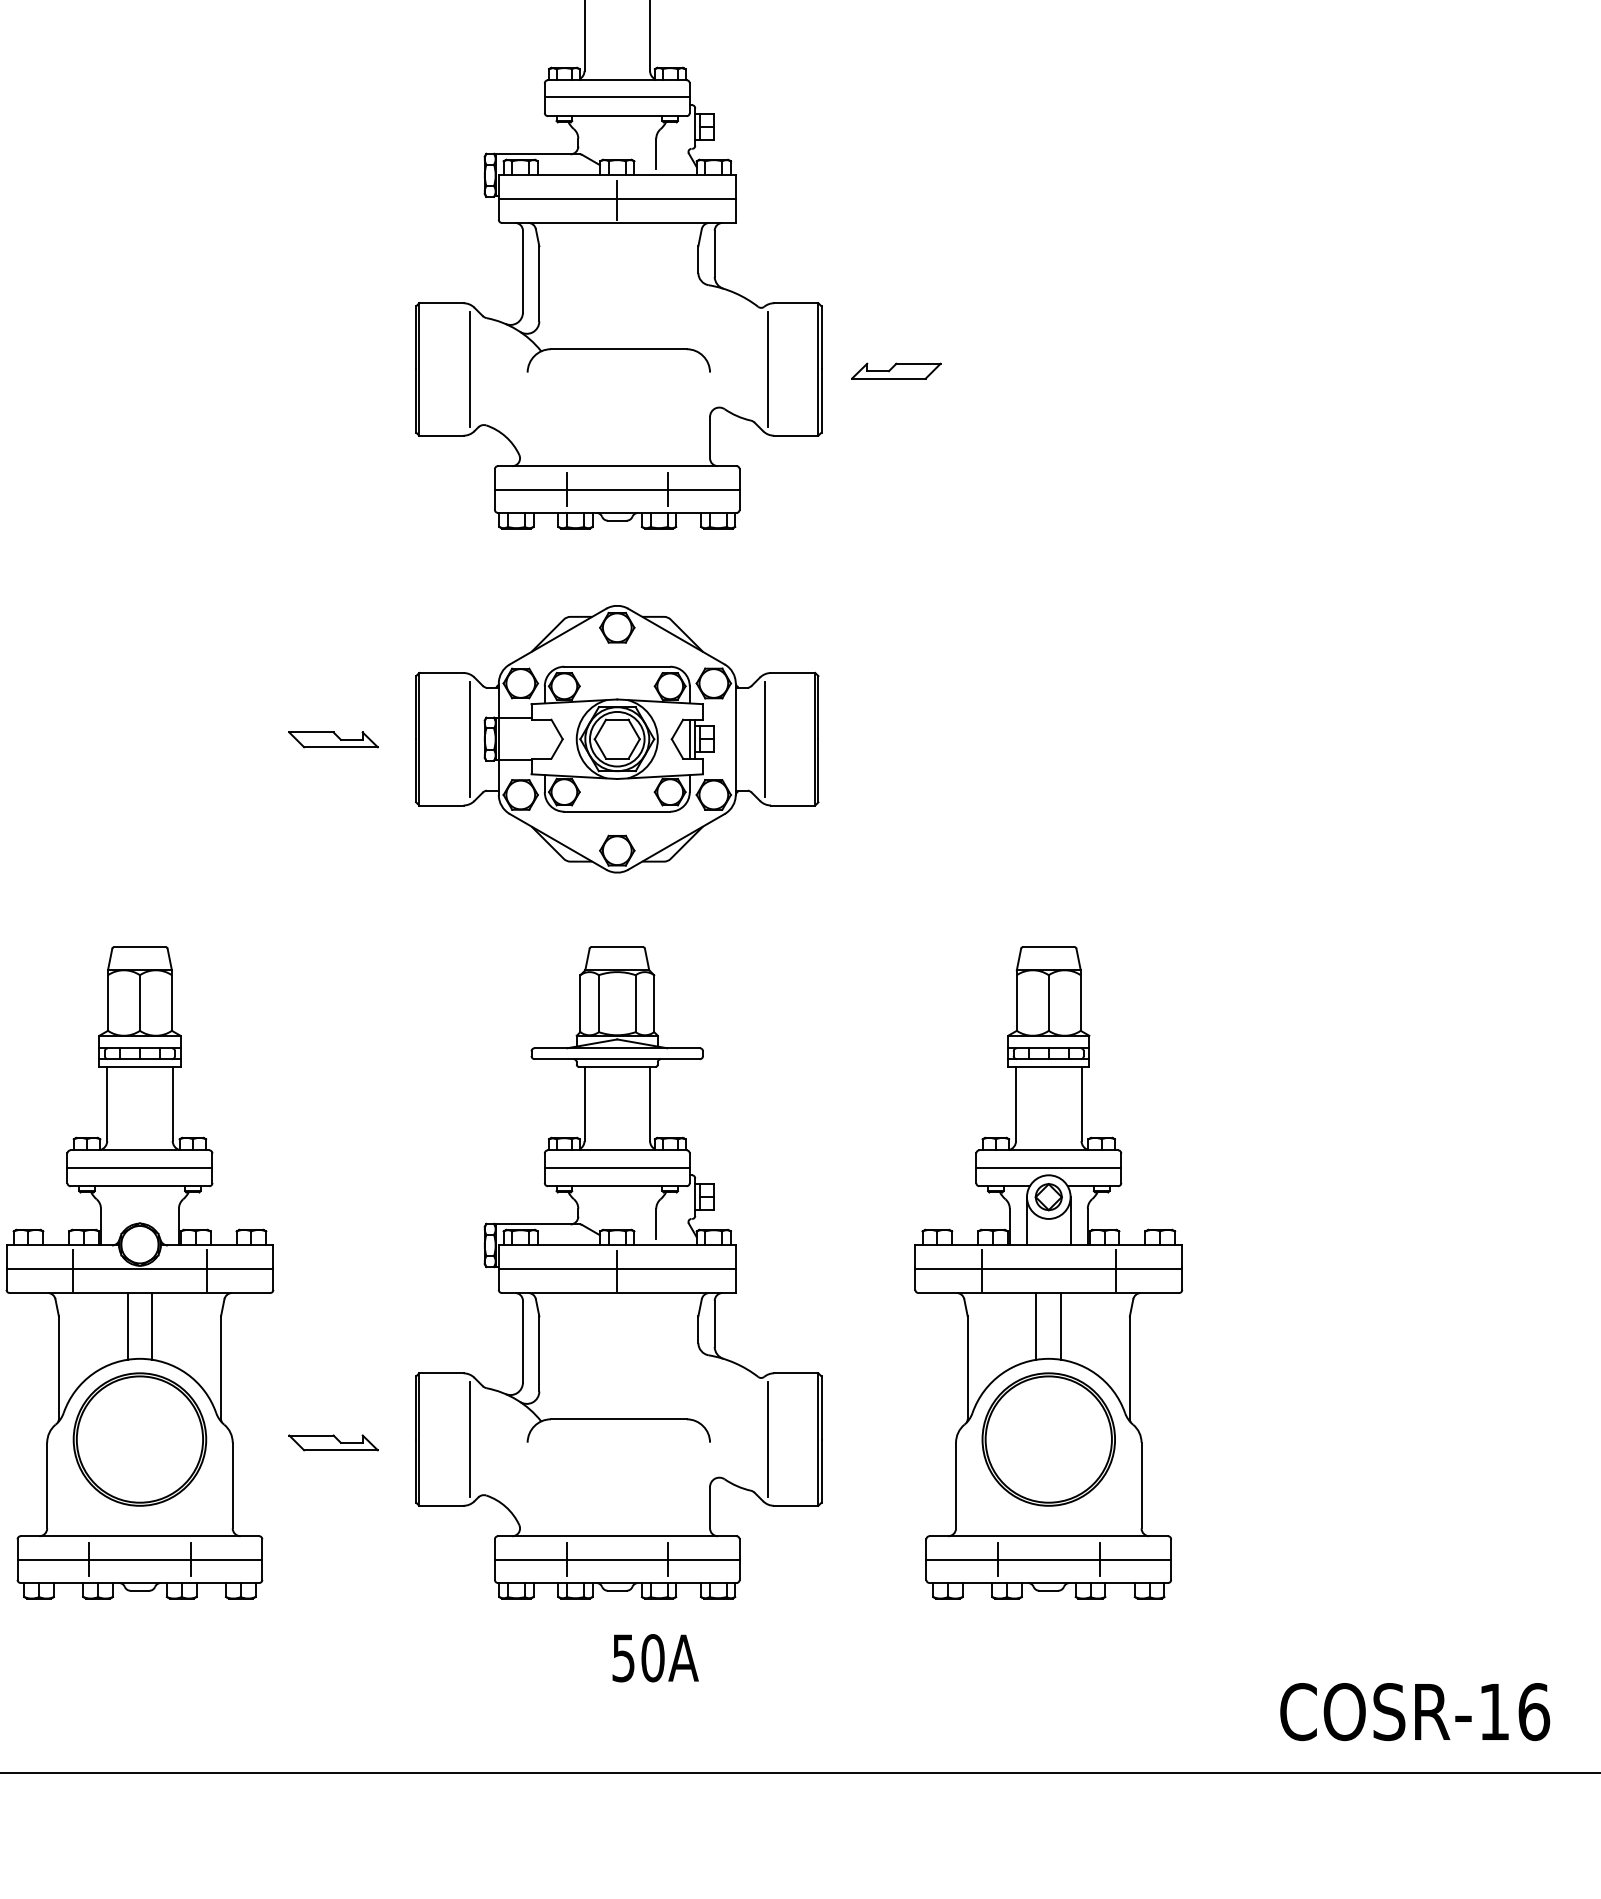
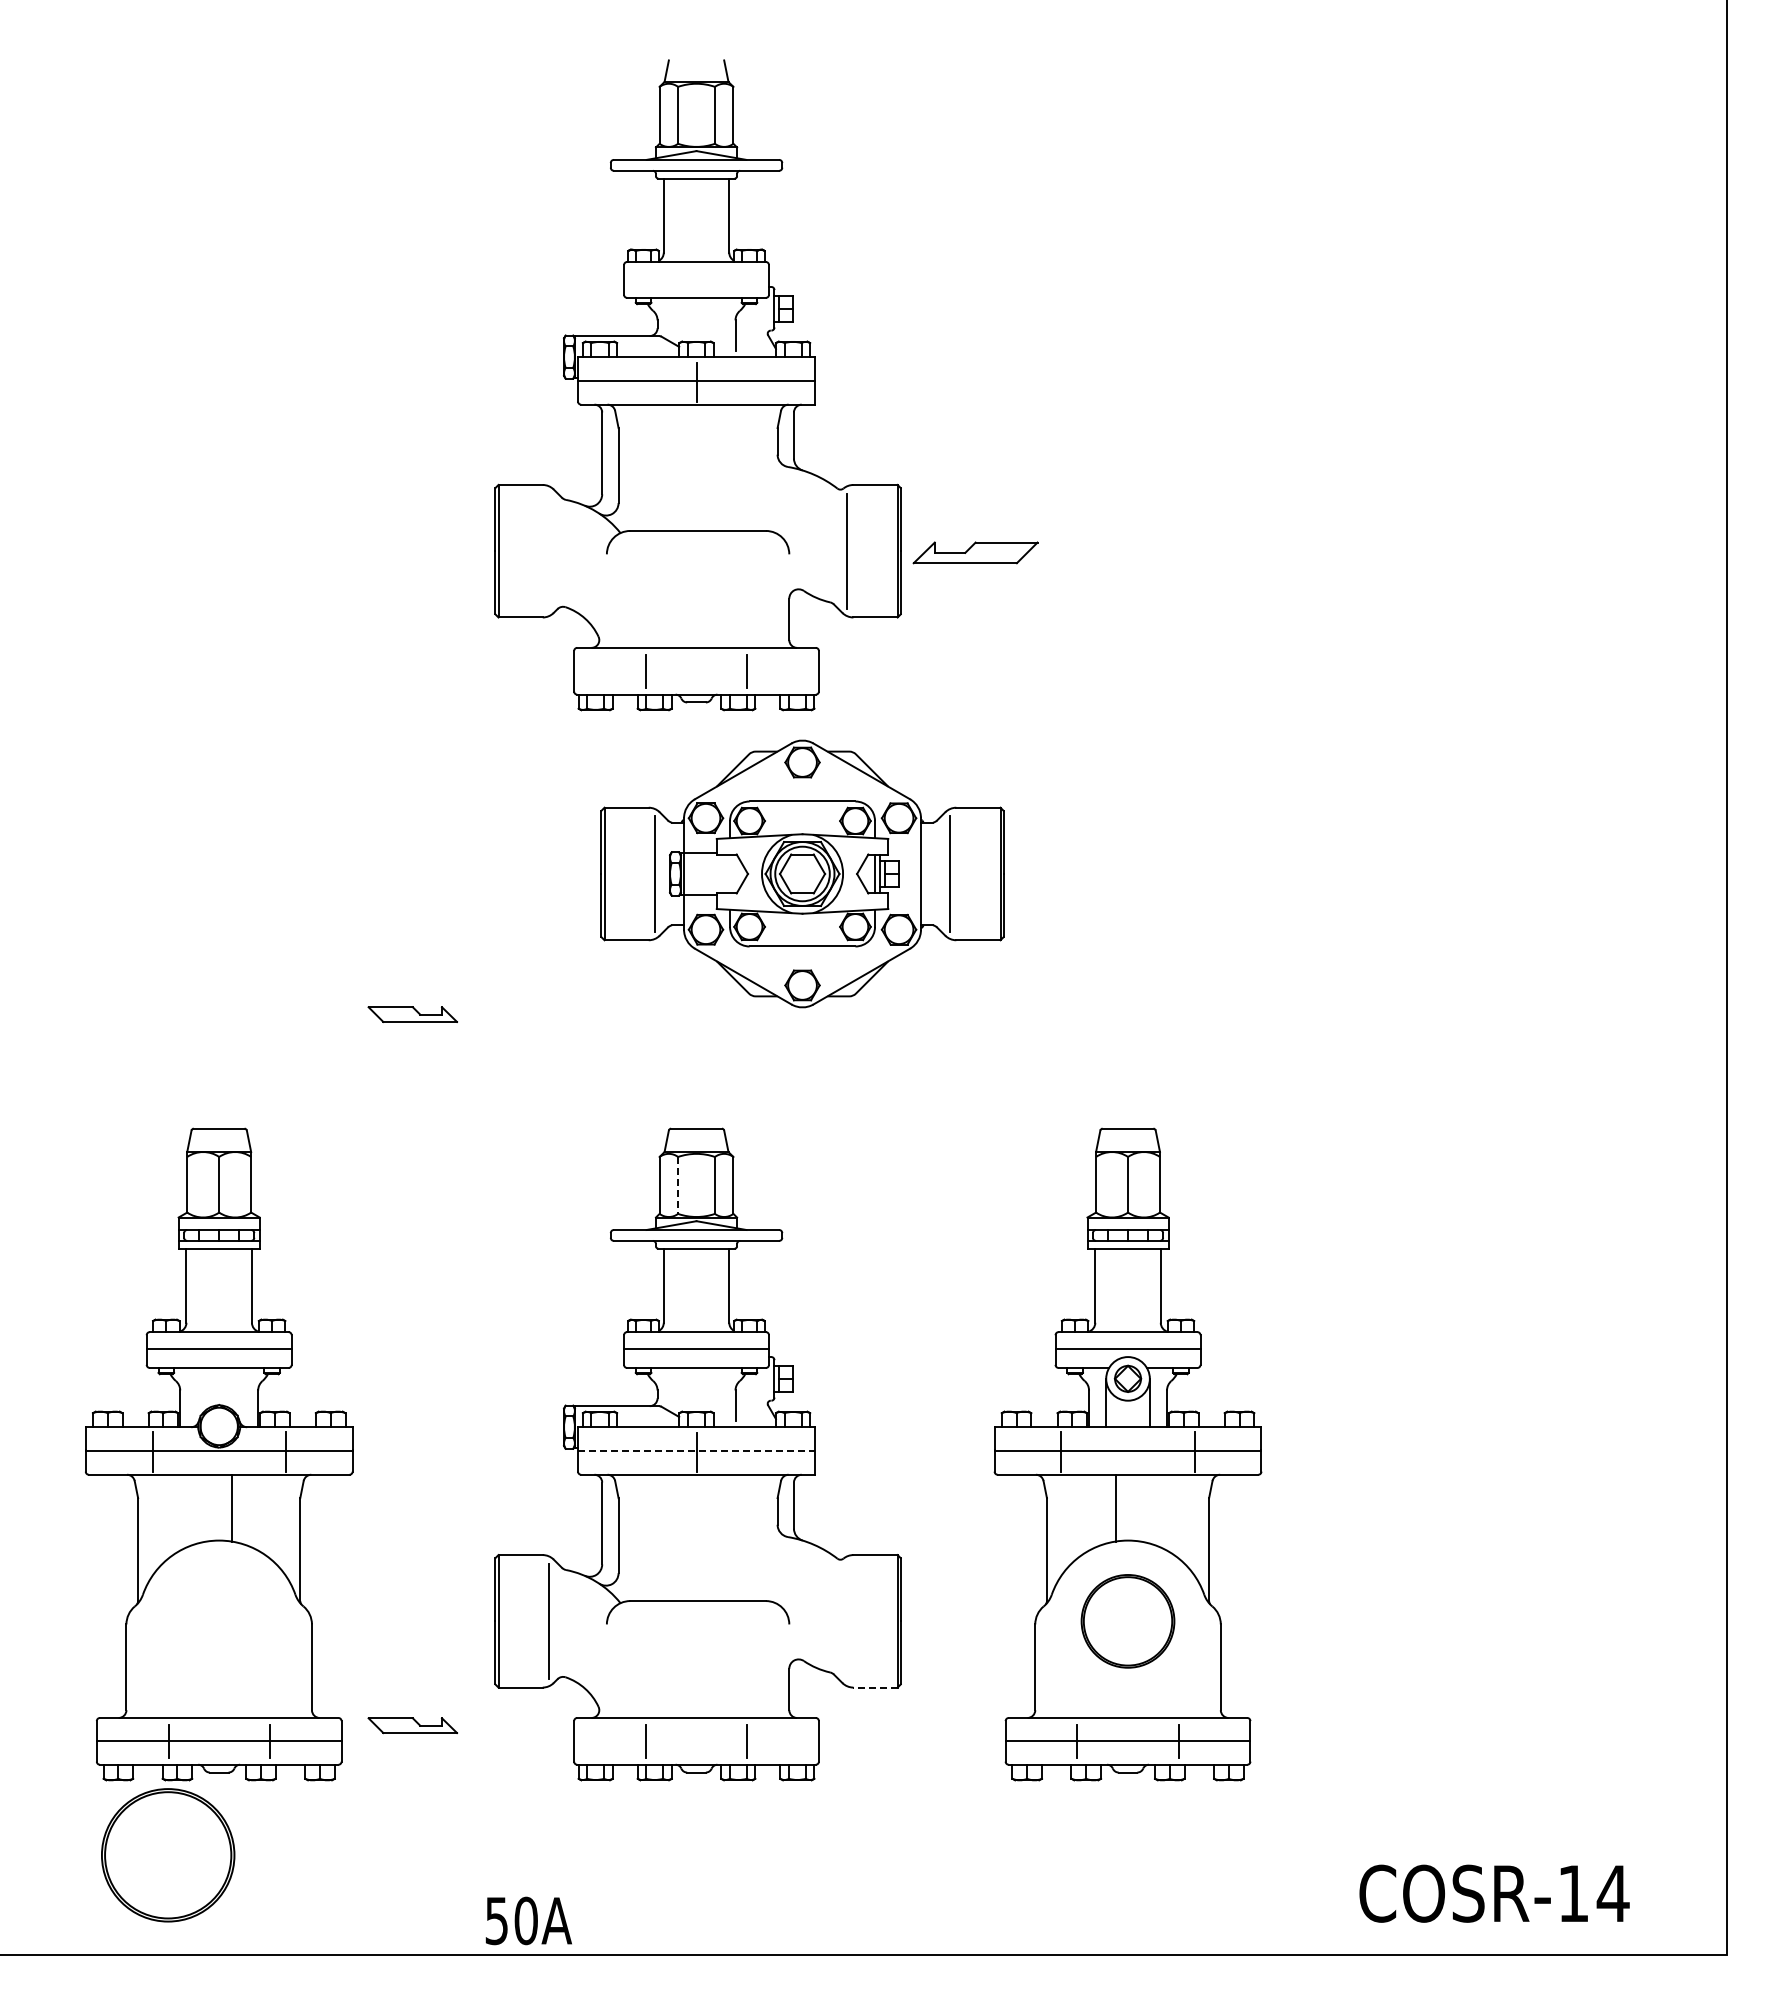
line: (617, 97) -> (696, 279), removed
line: (470, 368) -> (549, 550), removed
part: (896, 370) -> (975, 552), size x1.4
line: (617, 489) -> (696, 671), removed
part: (617, 738) -> (802, 873), moved
part: (333, 739) -> (412, 1014), moved
line: (599, 1003) -> (678, 1185), solid -> dashed
line: (618, 1268) -> (697, 1450), solid -> dashed
line: (127, 1325) -> (206, 1507), removed
line: (1061, 1325) -> (1140, 1507), removed
part: (140, 1439) -> (168, 1855), moved
line: (767, 1439) -> (846, 1621), removed
part: (1048, 1439) -> (1127, 1621), size x0.7
part: (333, 1442) -> (412, 1725), moved
line: (796, 1505) -> (875, 1687), solid -> dashed
line: (617, 1559) -> (696, 1741), removed
text: (655, 1657) -> (528, 1920), moved
text: (1533, 1711) -> (1612, 1893), COSR-16 -> COSR-14

